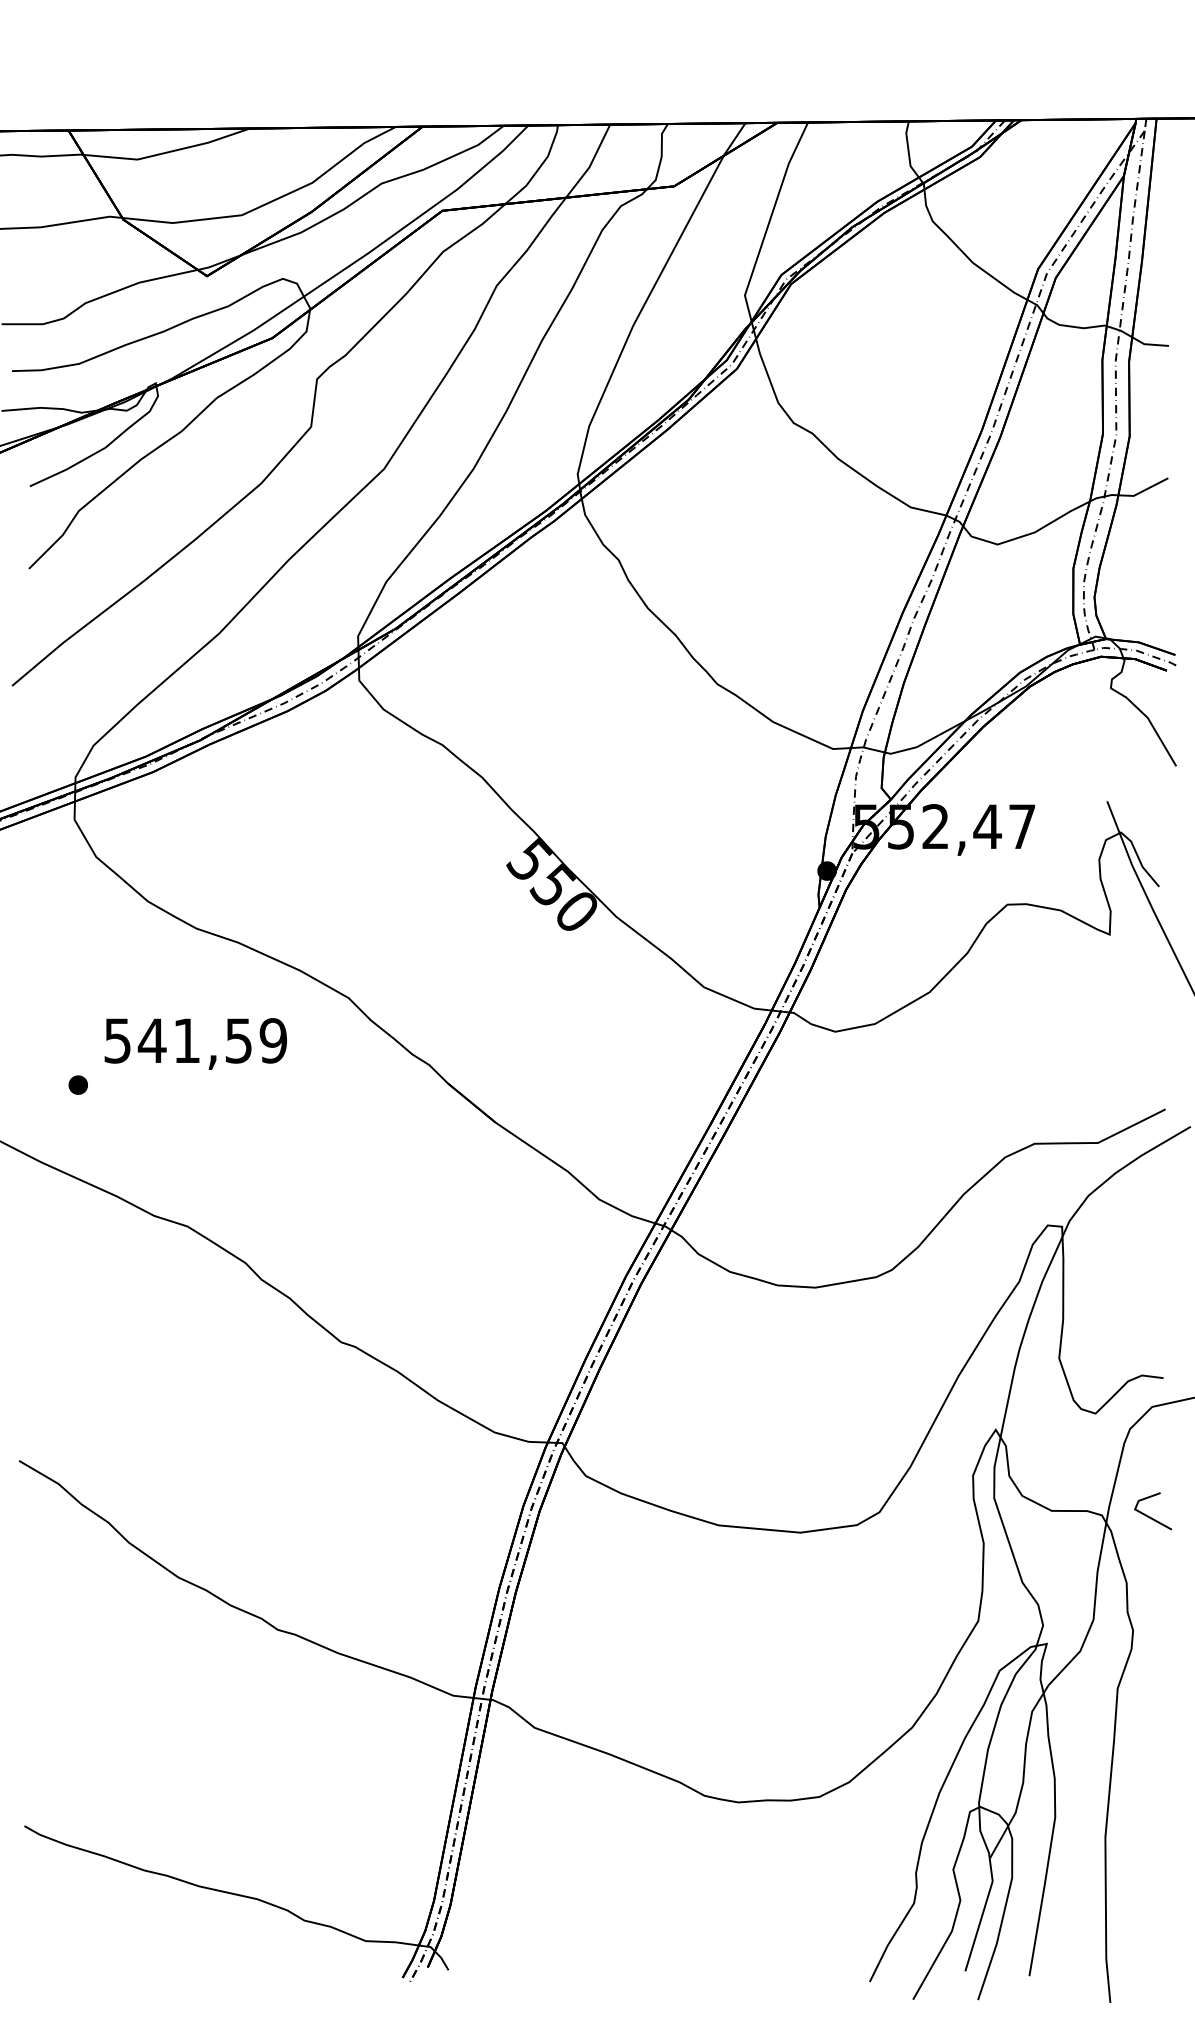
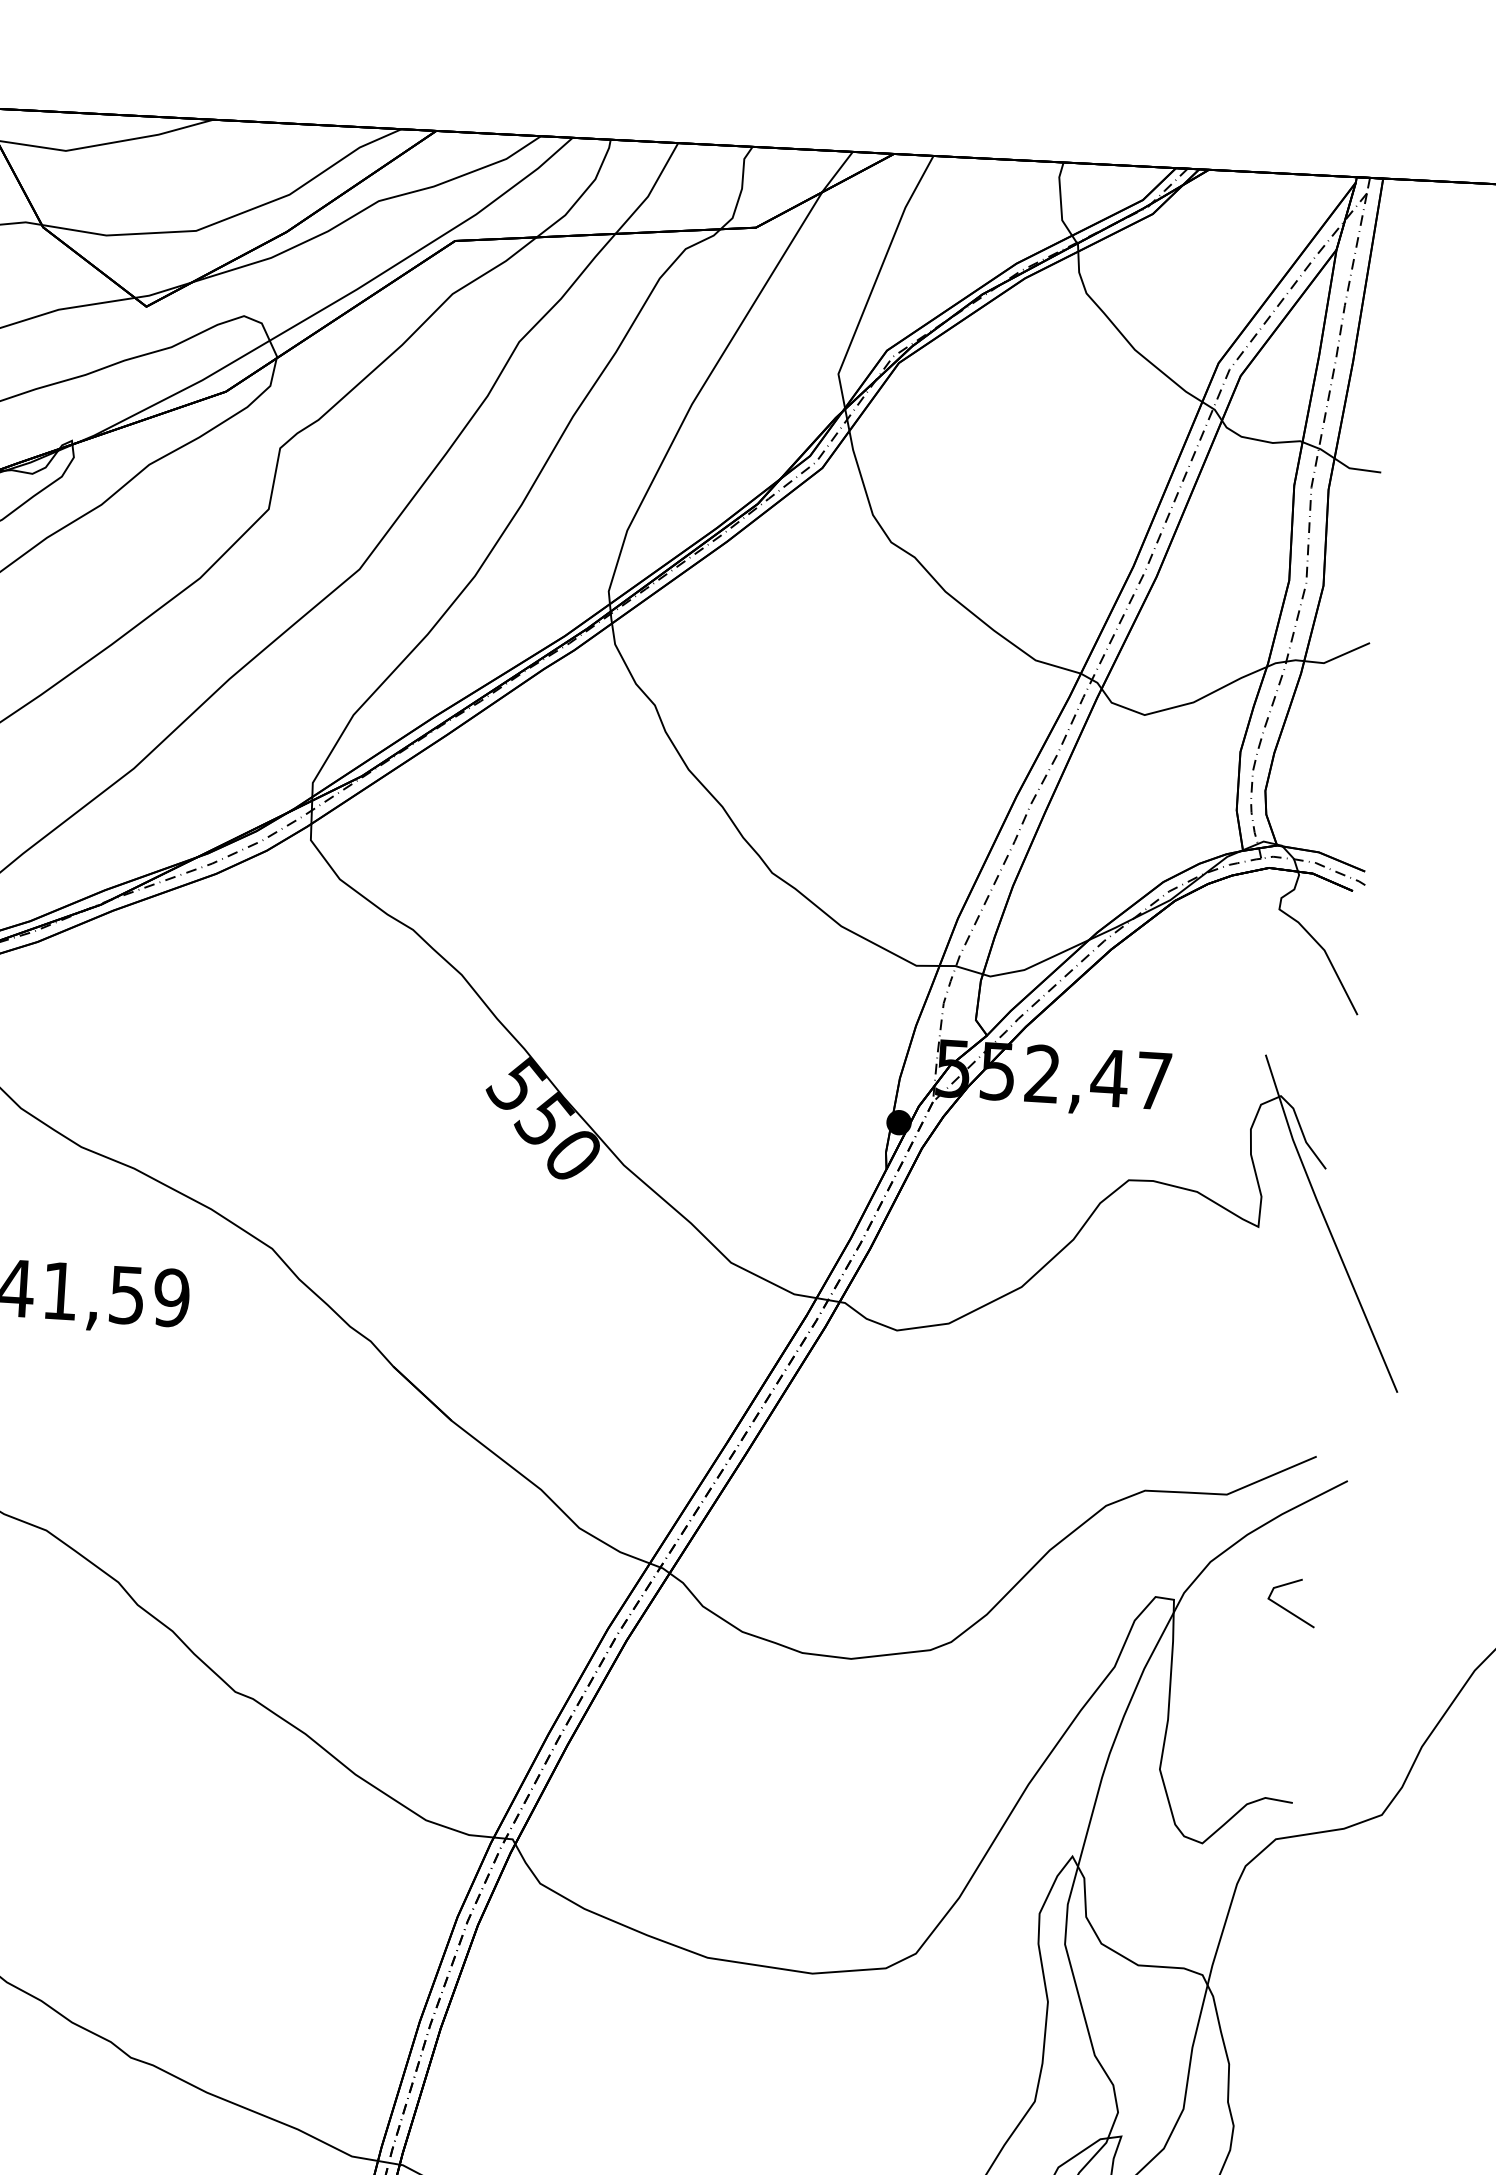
line: (1150, 1516) -> (1287, 1609), moved

